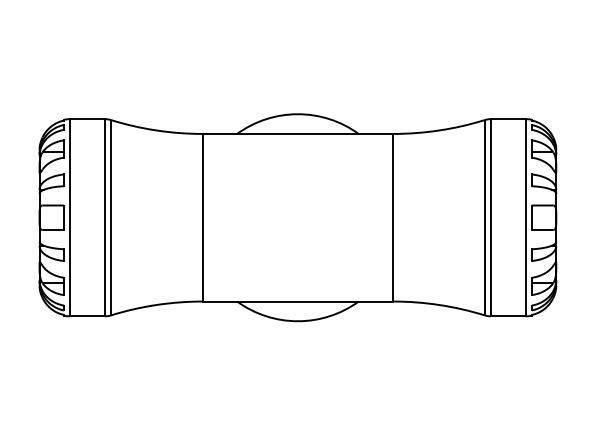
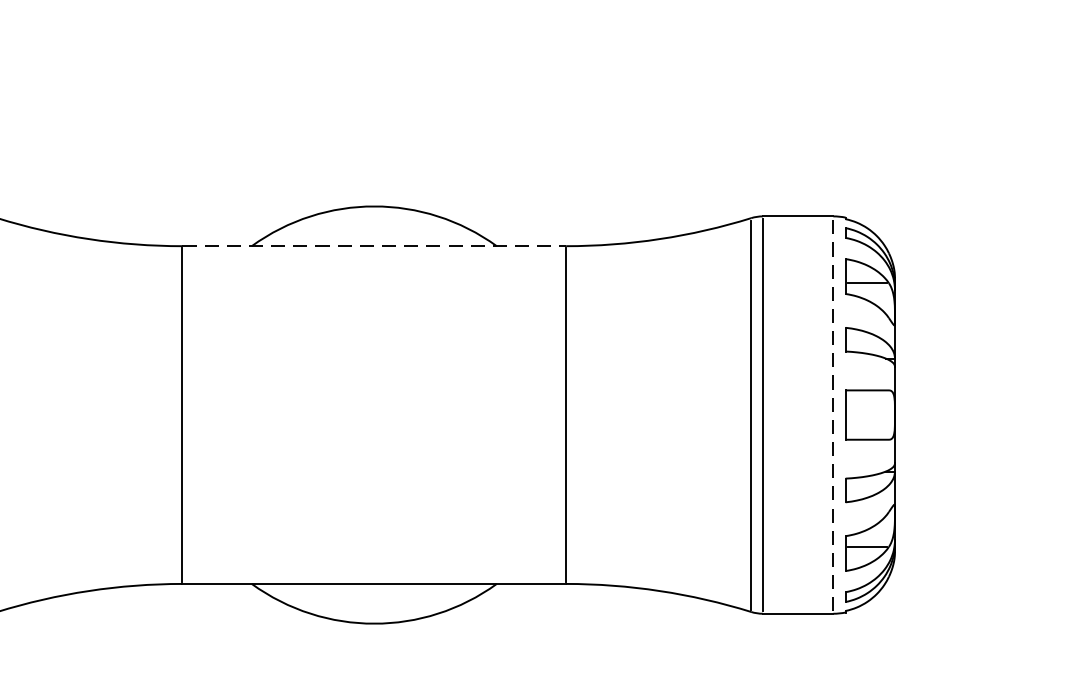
line: (298, 133) -> (375, 245), solid -> dashed
line: (525, 217) -> (832, 414), solid -> dashed

